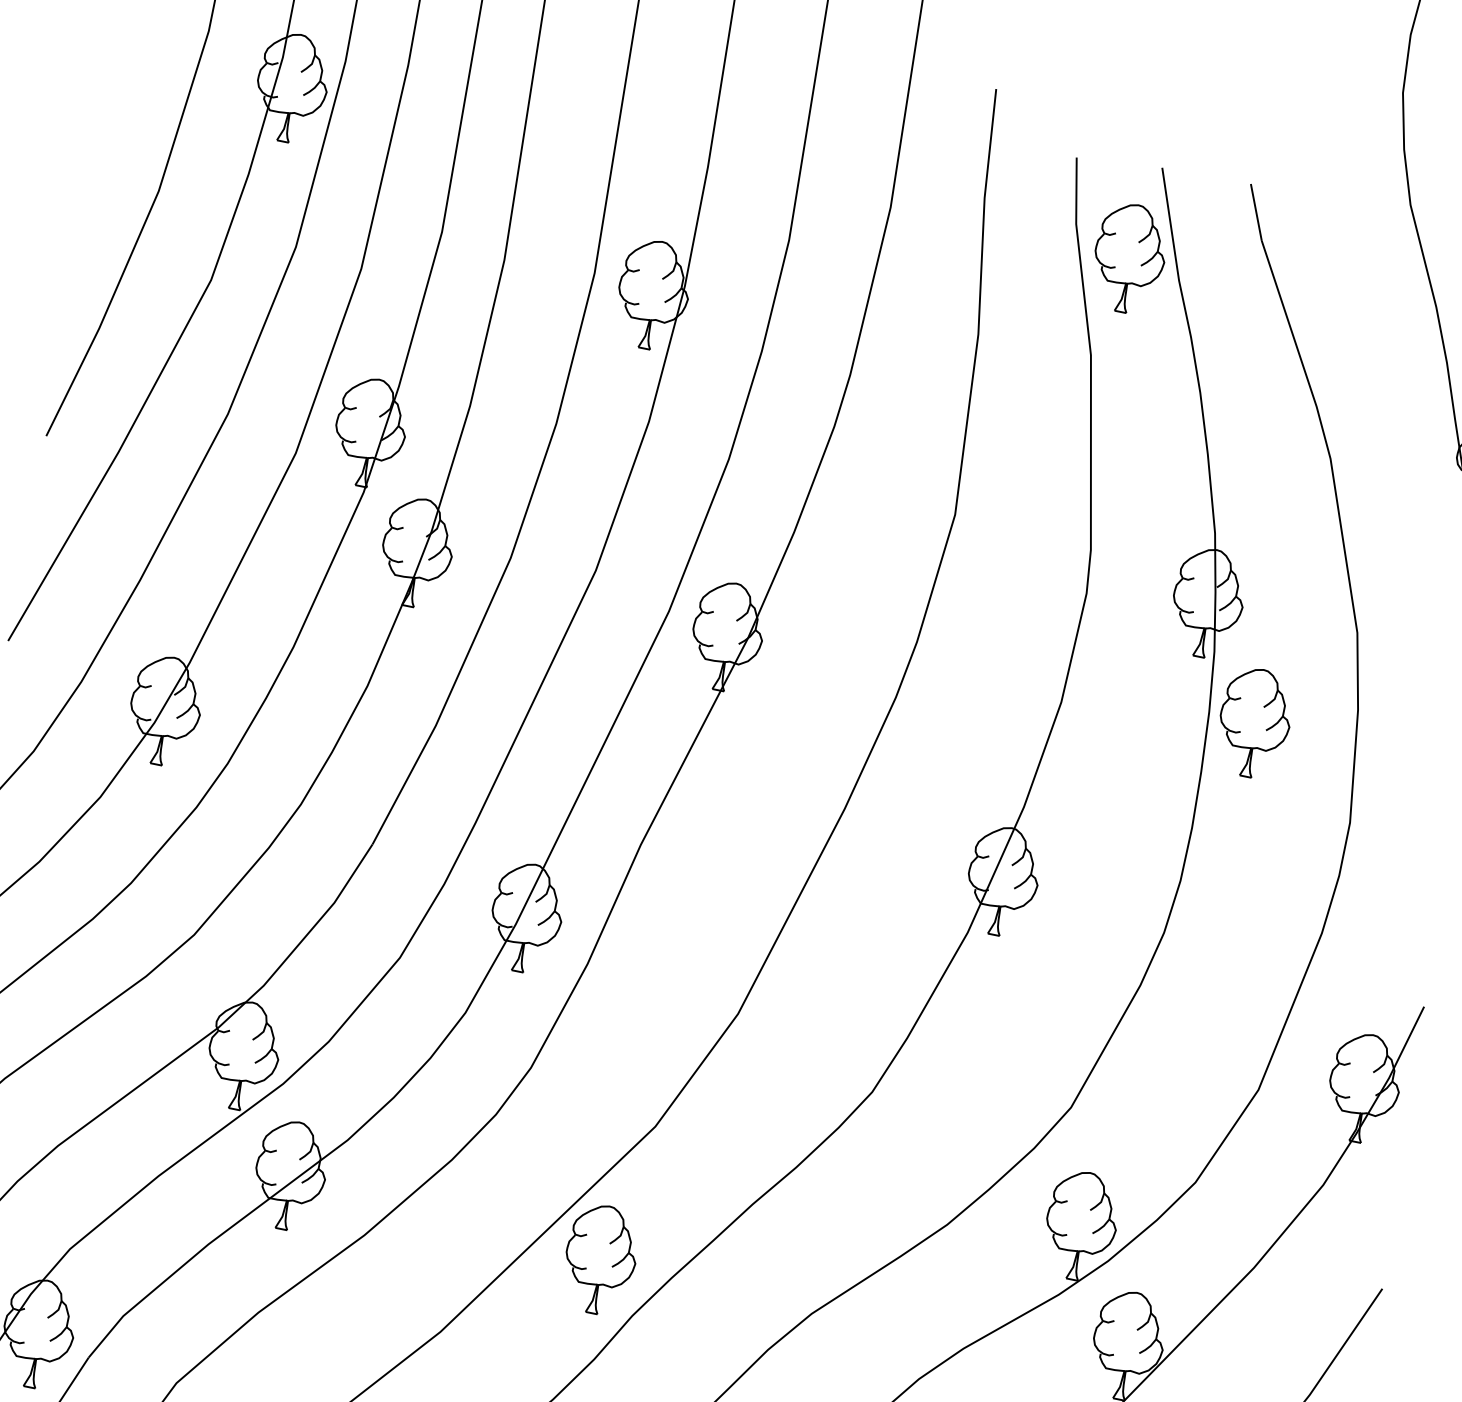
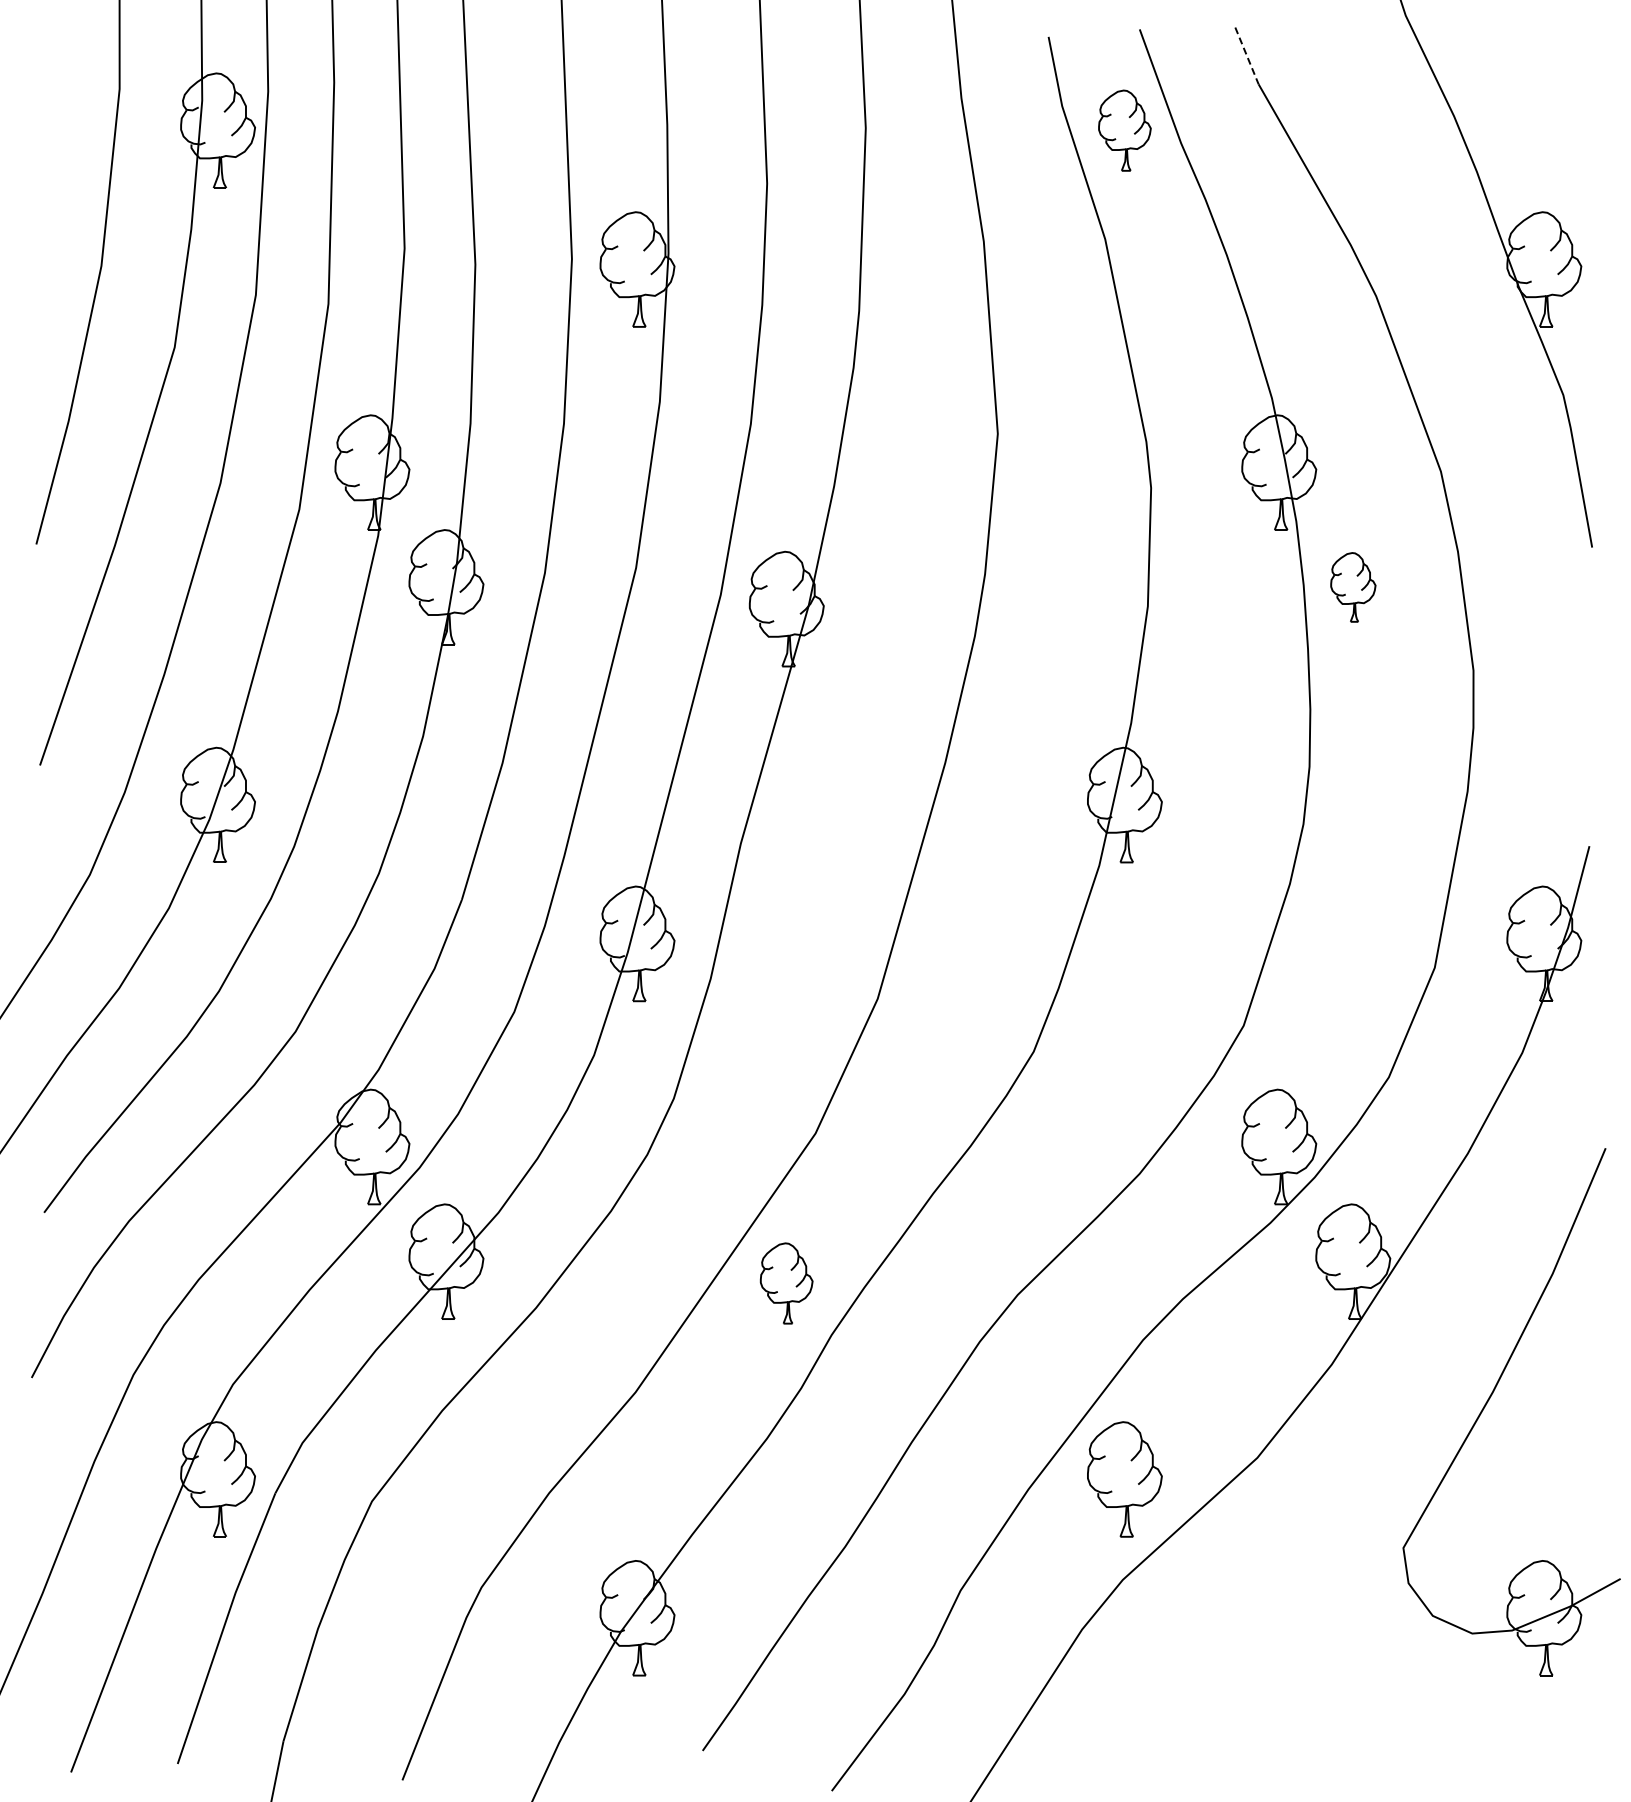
line: (1255, 211) -> (1246, 55), solid -> dashed
part: (1129, 258) -> (1124, 130), size x0.7
part: (1254, 723) -> (1353, 587), size x0.6
part: (600, 1259) -> (786, 1283), size x0.7

